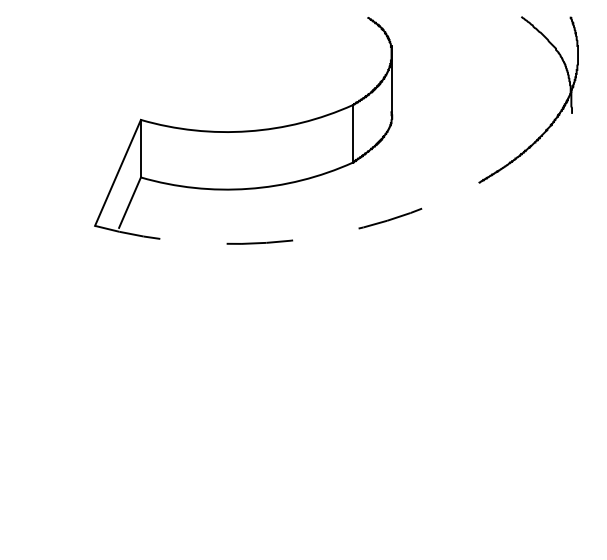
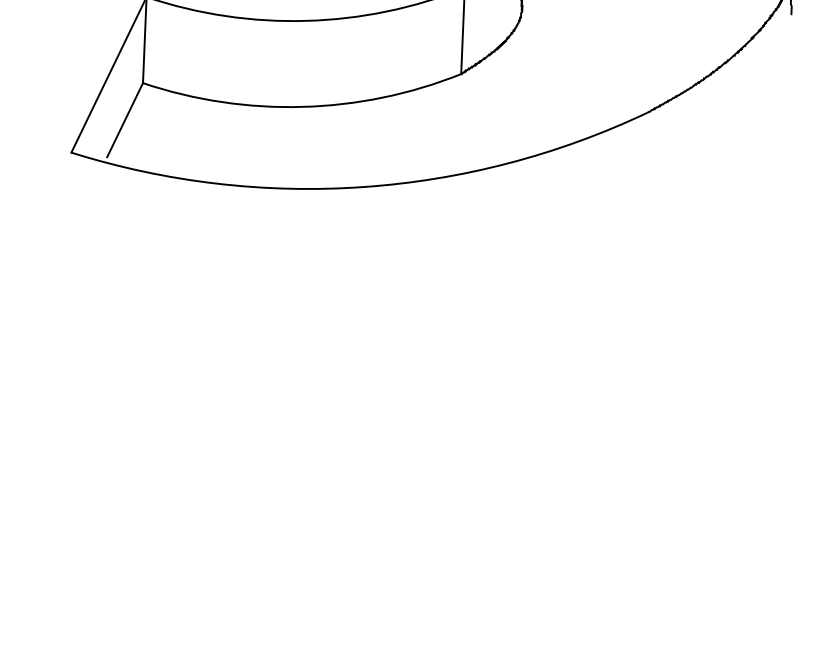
arc: (290, 240) -> (362, 186), dashed -> solid

